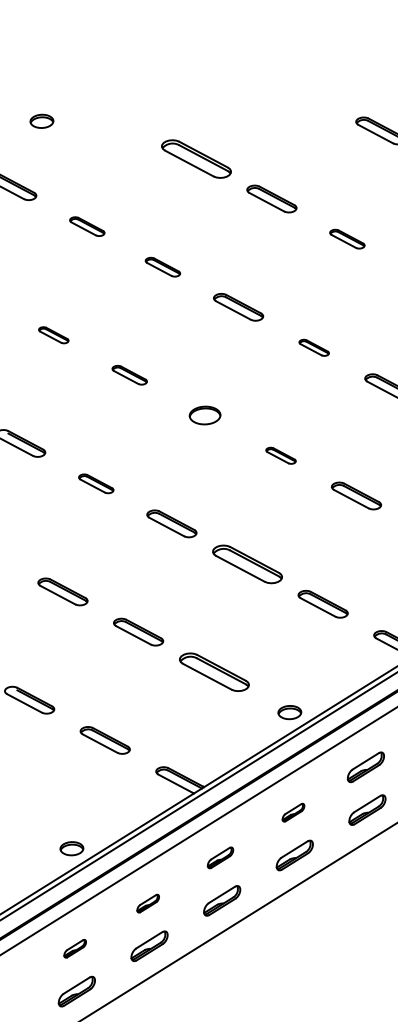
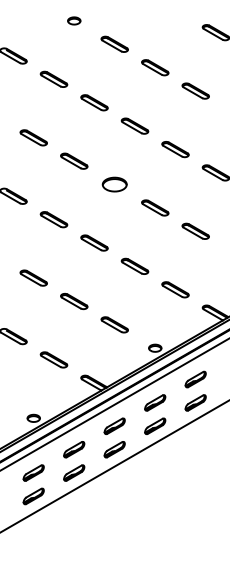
part: (42, 120) -> (74, 20), moved
part: (195, 157) -> (114, 43), size x0.71
part: (86, 225) -> (53, 78), size x1.43
part: (347, 238) -> (195, 90), size x1.43
part: (162, 266) -> (94, 102), size x1.43
part: (53, 334) -> (33, 137), size x1.67
part: (314, 347) -> (175, 149), size x1.67
part: (129, 374) -> (74, 160), size x1.43
part: (204, 415) -> (114, 184), size x1.43
part: (281, 454) -> (155, 207), size x1.67
part: (95, 483) -> (53, 219), size x1.43
part: (246, 562) -> (134, 265), size x0.71
part: (213, 671) -> (114, 324), size x0.71
part: (293, 811) -> (155, 402), size x1.67
part: (220, 856) -> (114, 425), size x1.43
part: (148, 903) -> (74, 449), size x1.67
part: (74, 947) -> (33, 472), size x1.67

